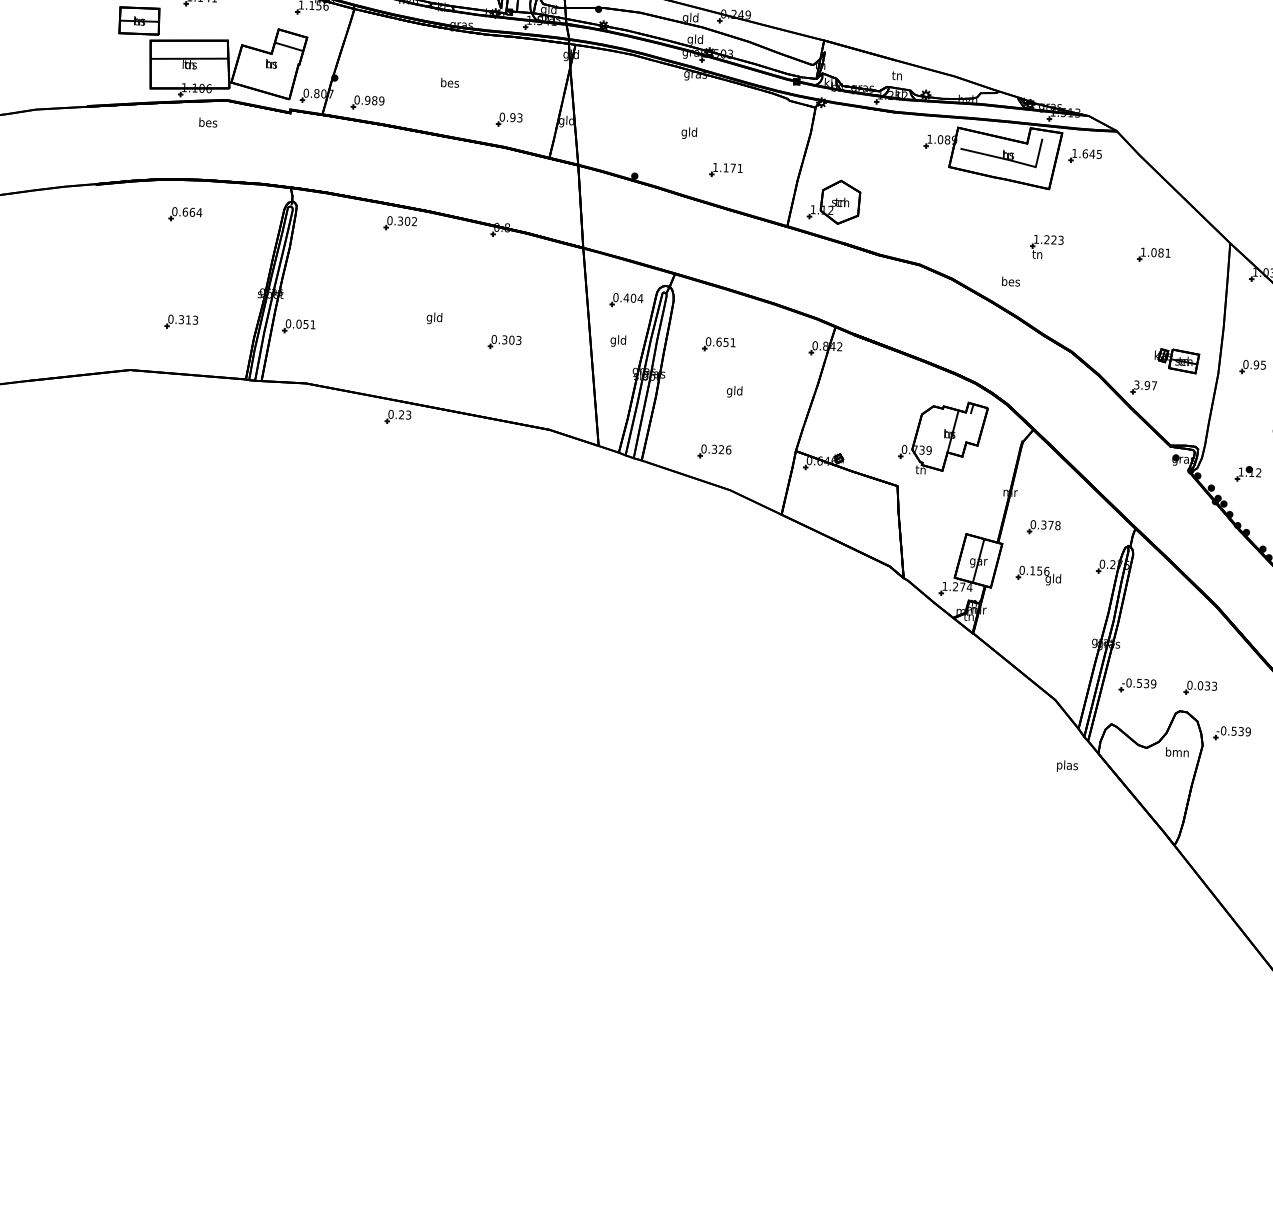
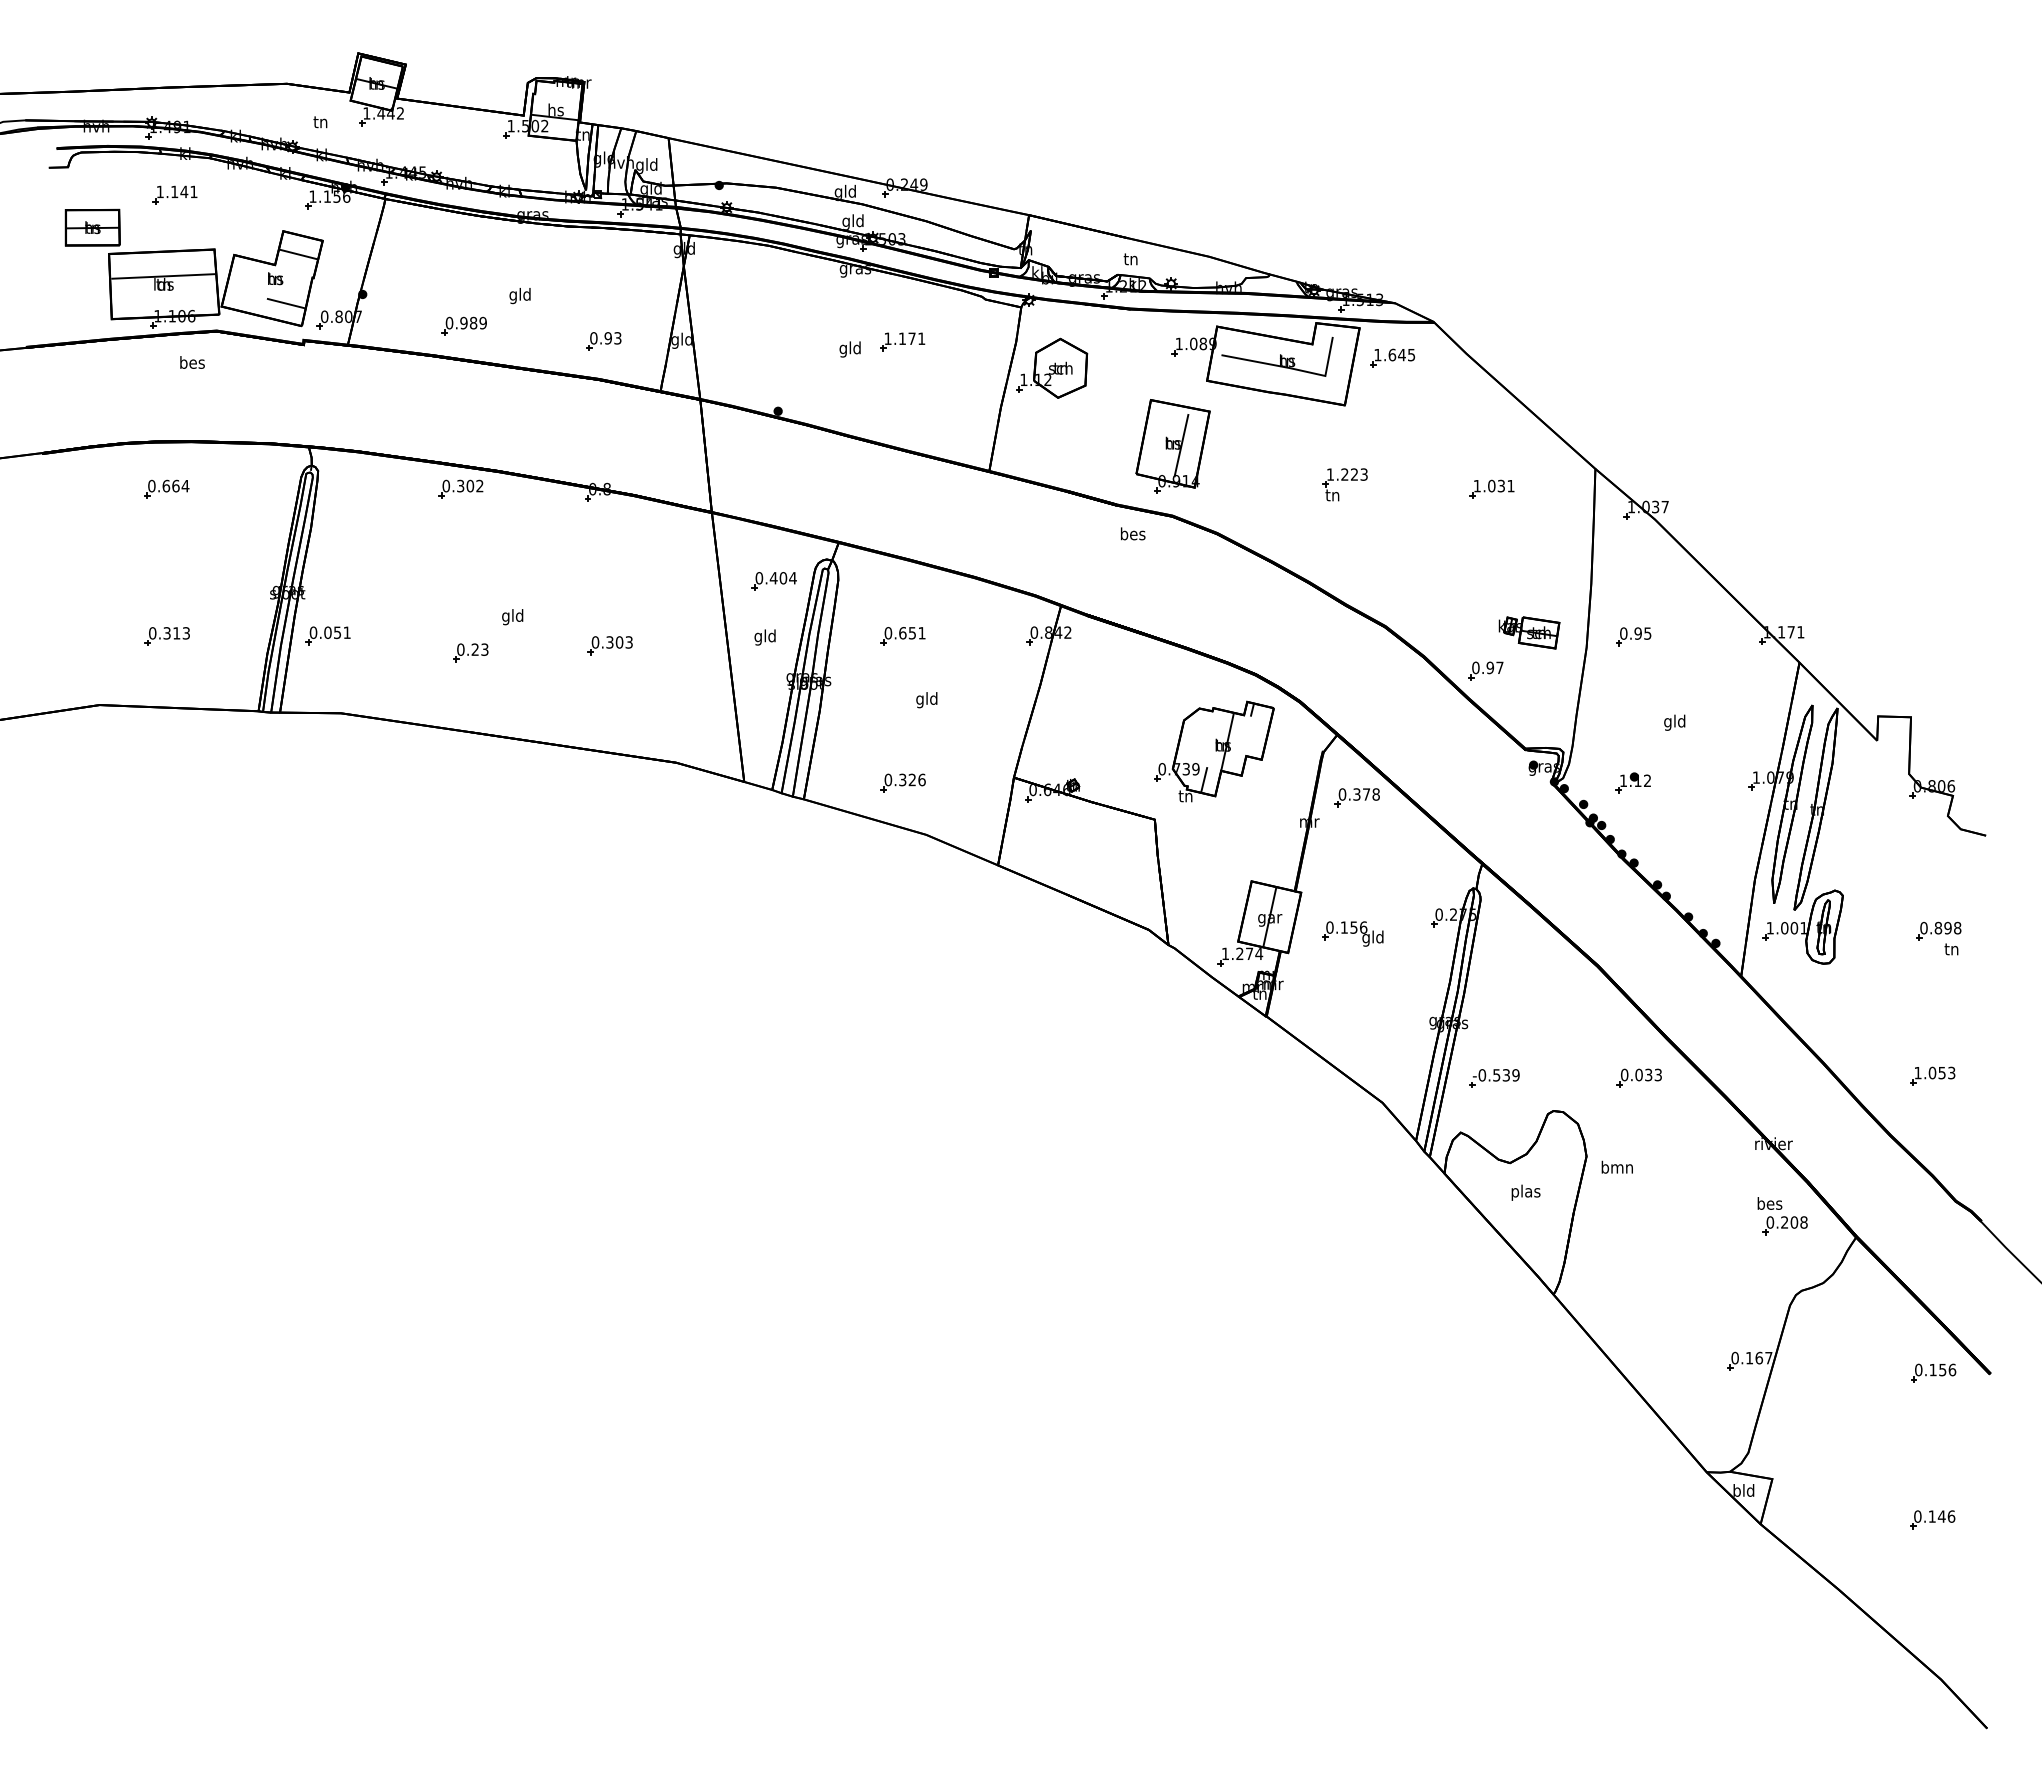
line: (278, 82) -> (285, 303), added
text: (450, 83) -> (520, 295), bes -> gld
part: (367, 102) -> (463, 325), moved
part: (726, 169) -> (902, 341), moved
part: (834, 201) -> (1052, 367), moved
part: (921, 213) -> (1172, 446), added
text: (1161, 253) -> (1501, 486), 1.081 -> 1.031
text: (1011, 281) -> (1133, 533), moved
text: (1136, 384) -> (1475, 667), 3.97 -> 0.97
part: (398, 416) -> (470, 652), moved
line: (935, 459) -> (1204, 780), added
part: (1043, 527) -> (1356, 797), moved
part: (1199, 687) -> (1638, 1077), moved
part: (1232, 733) -> (1626, 1138), removed
text: (1176, 751) -> (1616, 1166), moved
text: (1067, 766) -> (1525, 1192), moved

